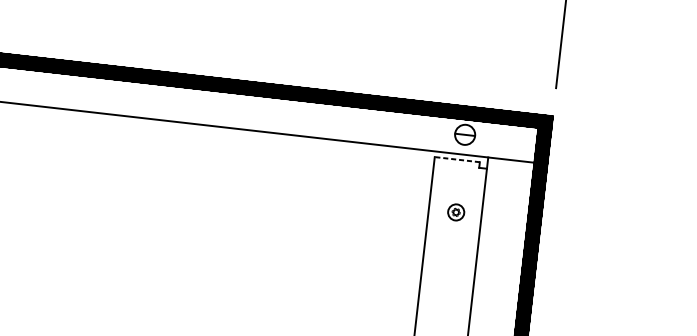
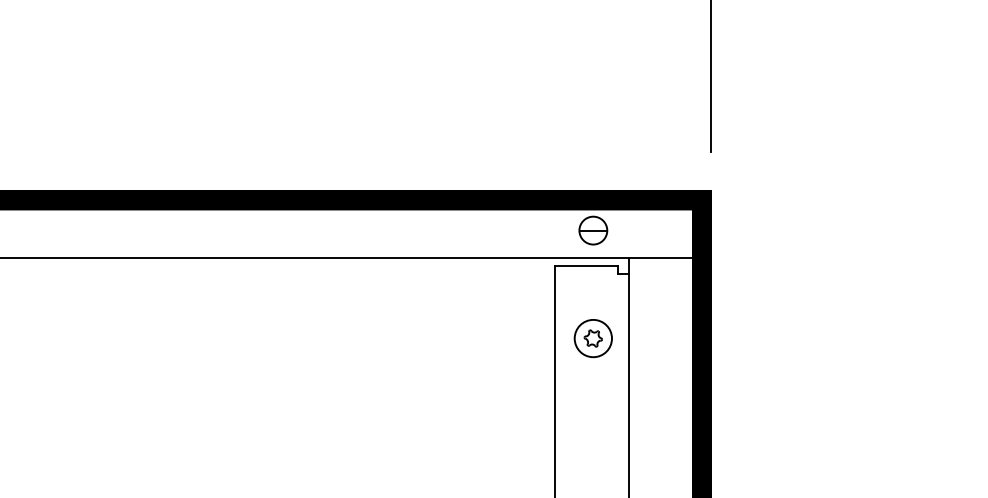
line: (456, 159) -> (585, 265), dashed -> solid
part: (455, 212) -> (592, 338), size x1.67

